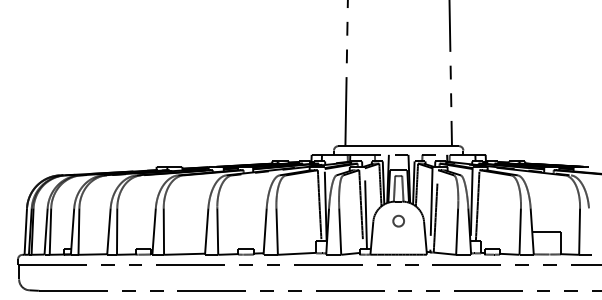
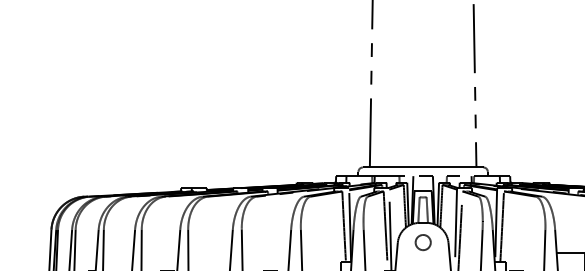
circle: (398, 220) -> (422, 241), size x1.4

